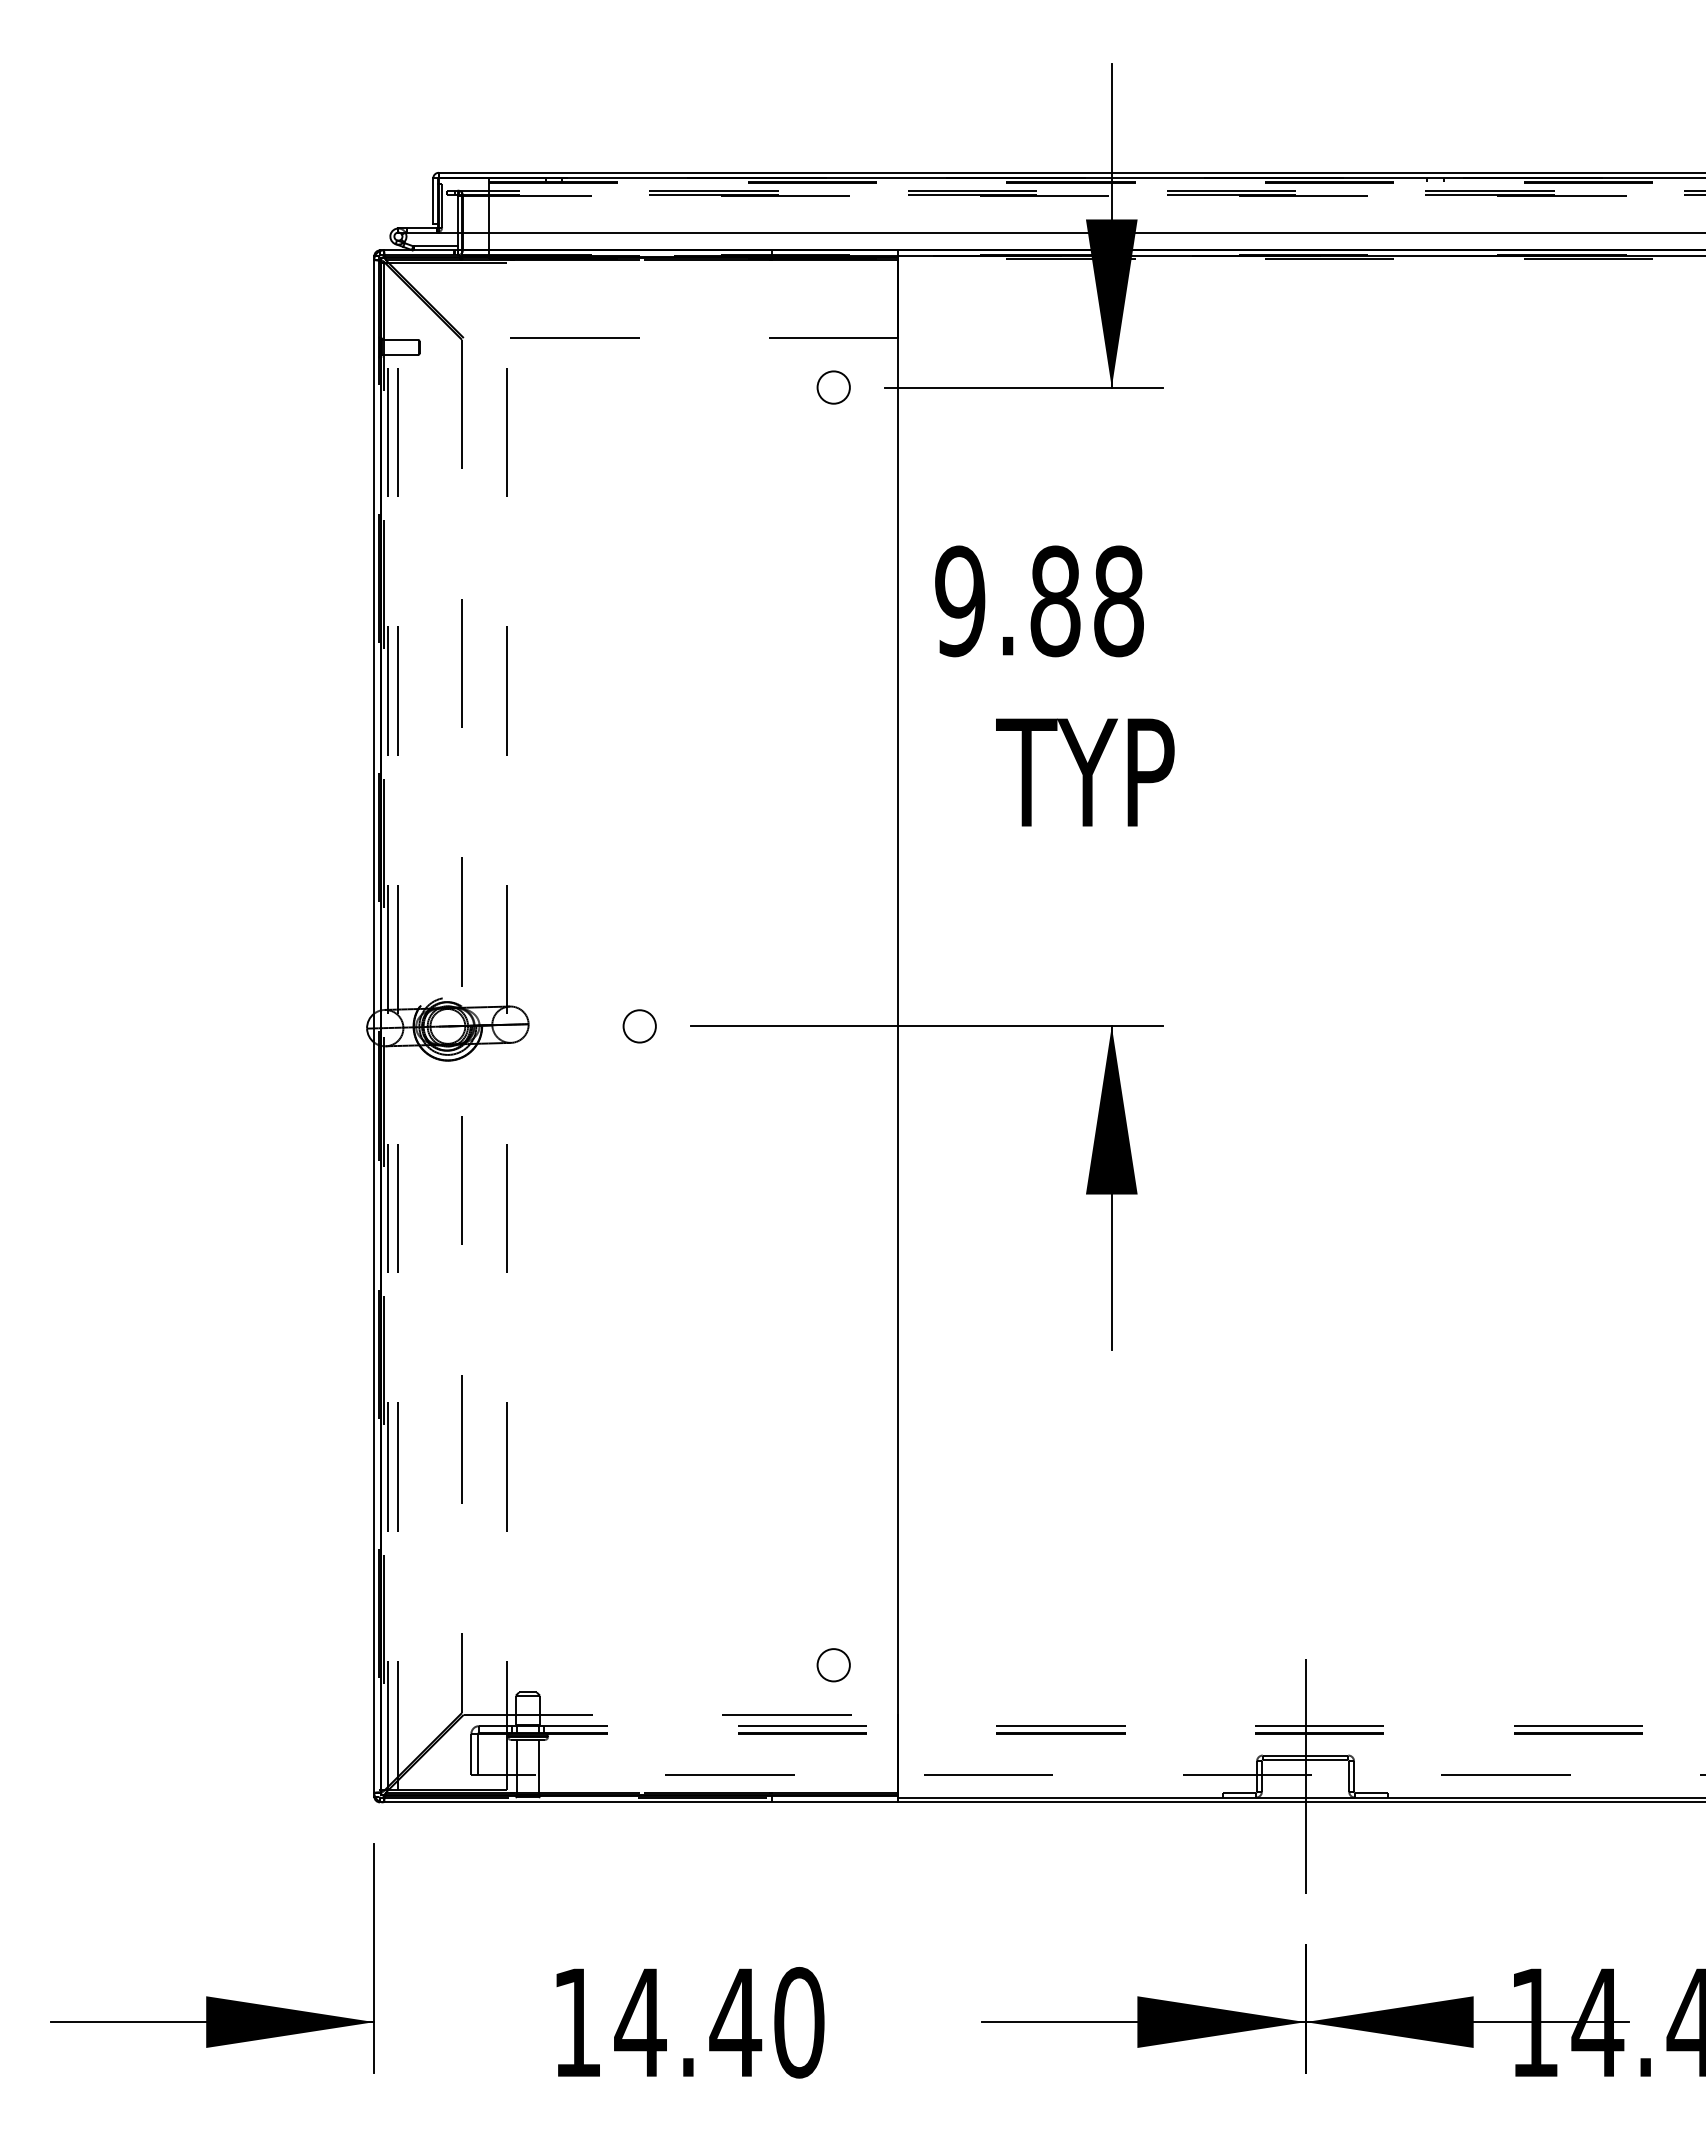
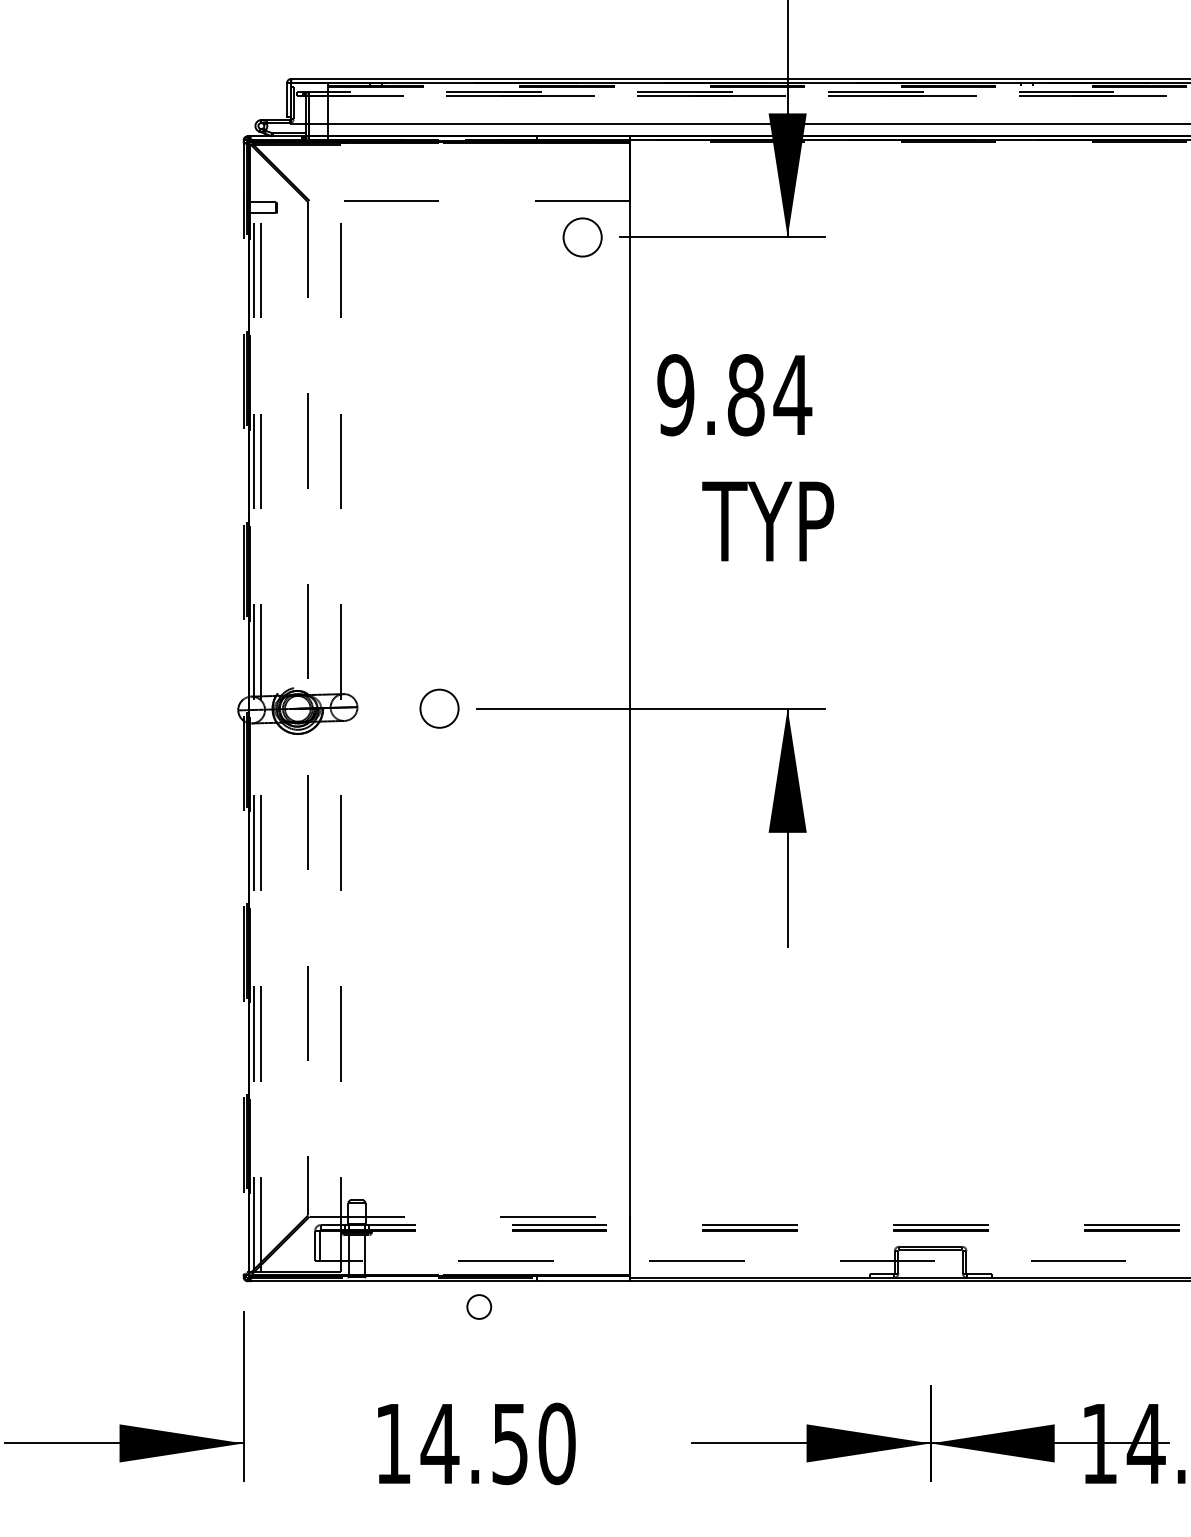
circle: (833, 387) -> (582, 237), size x1.6
text: (1118, 601) -> (792, 395), 9.88 -> 9.84
line: (374, 1026) -> (243, 708), solid -> dashed
circle: (639, 1026) -> (439, 708), size x1.6
circle: (833, 1665) -> (479, 1307), moved
line: (1305, 1776) -> (930, 1262), removed
text: (735, 2023) -> (510, 1444), 14.40 -> 14.50

